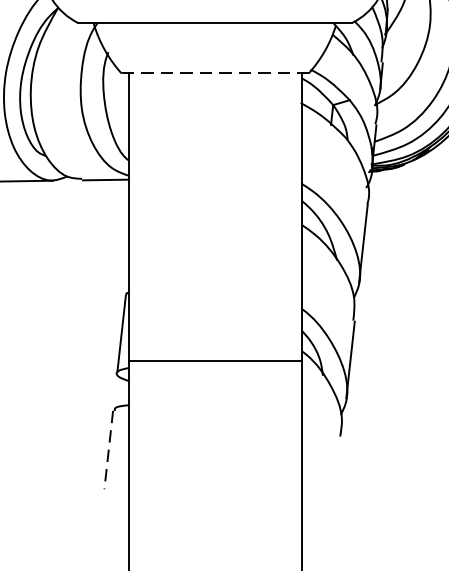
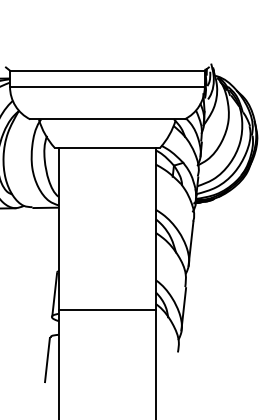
line: (215, 72) -> (107, 147), dashed -> solid
line: (108, 450) -> (47, 360), dashed -> solid

